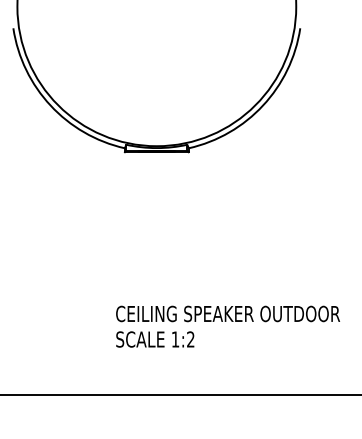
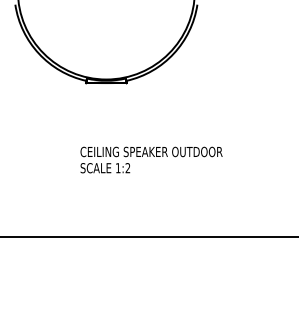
text: (227, 325) -> (151, 159), moved

